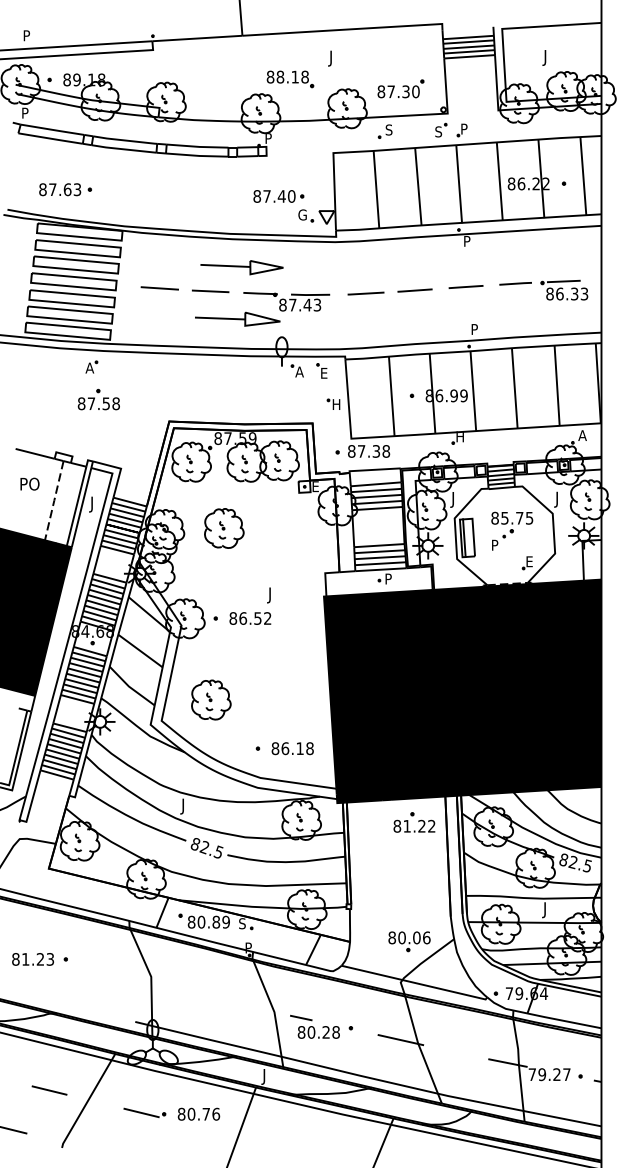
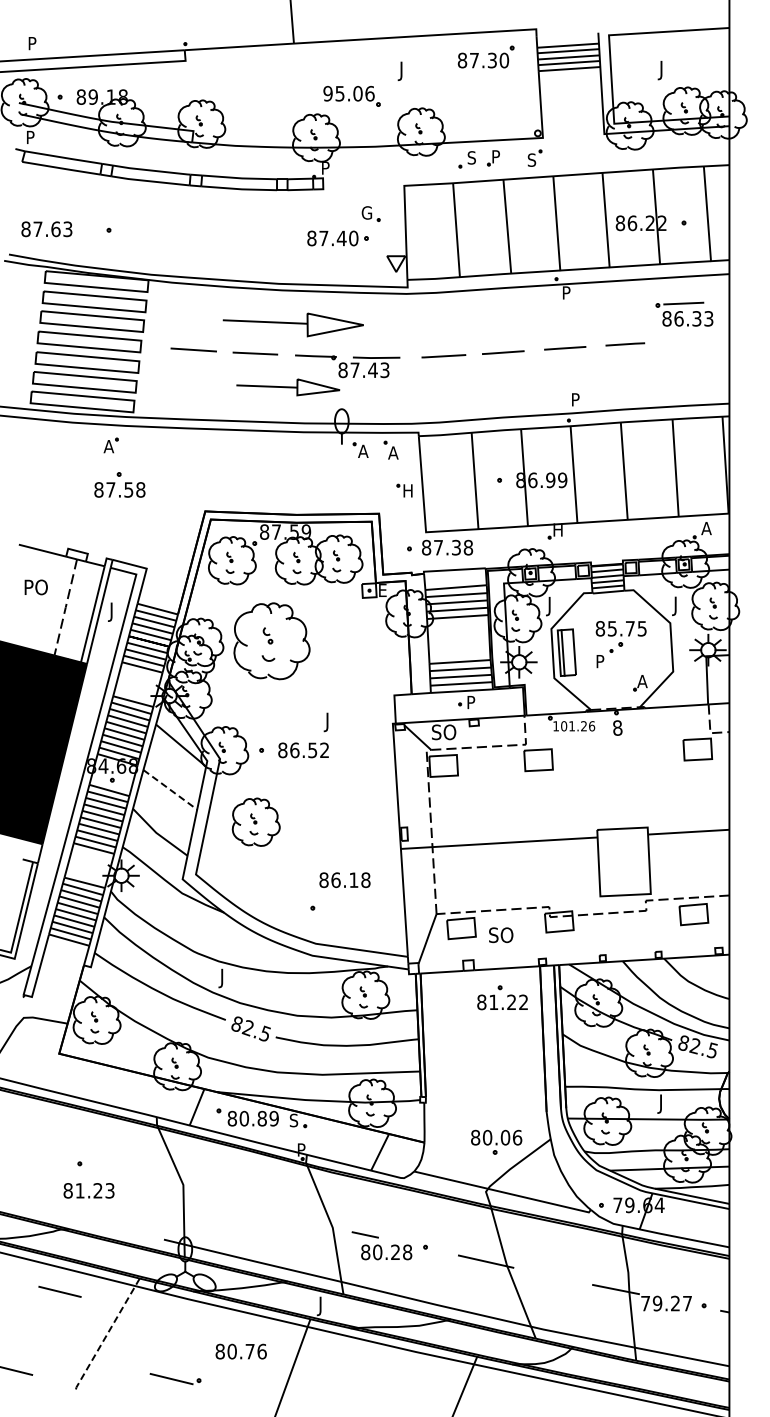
text: (287, 76) -> (348, 93), 88.18 -> 95.06
part: (400, 88) -> (485, 56), moved
part: (462, 130) -> (493, 158), moved
text: (59, 189) -> (46, 229), moved
part: (305, 215) -> (370, 213), moved
part: (242, 267) -> (293, 324), size x1.4
part: (564, 289) -> (684, 313), moved
text: (324, 372) -> (393, 452), E -> A
part: (223, 527) -> (271, 640), size x1.6
text: (529, 561) -> (642, 681), E -> A
line: (140, 651) -> (170, 790), solid -> dashed
fill: (462, 691) -> (560, 838), removed
part: (210, 699) -> (255, 821), moved
text: (292, 748) -> (344, 879), moved
text: (32, 959) -> (88, 1190), moved
line: (49, 1090) -> (59, 1291), moved
line: (87, 1101) -> (106, 1336), solid -> dashed
part: (144, 1113) -> (175, 1379), moved

